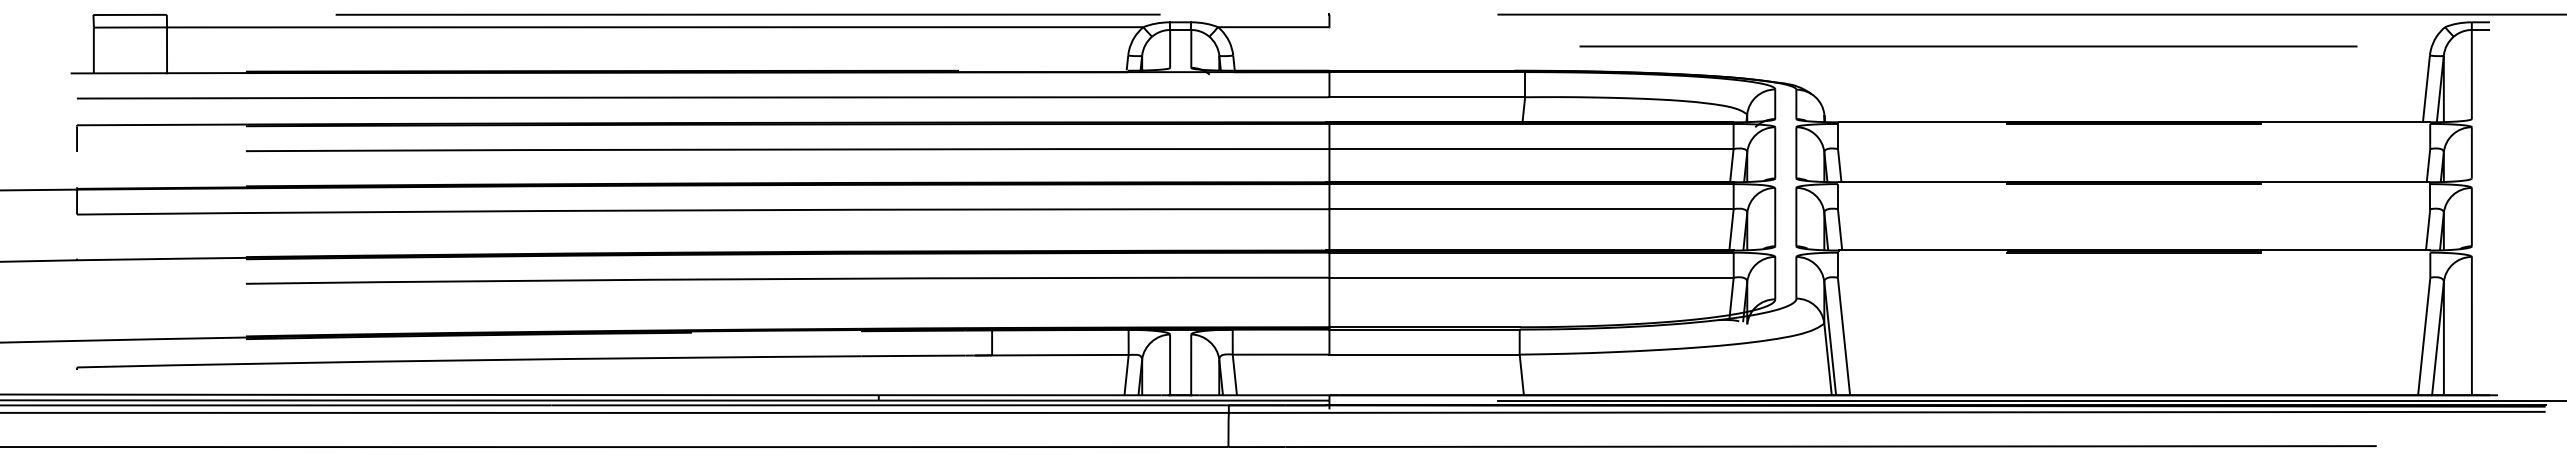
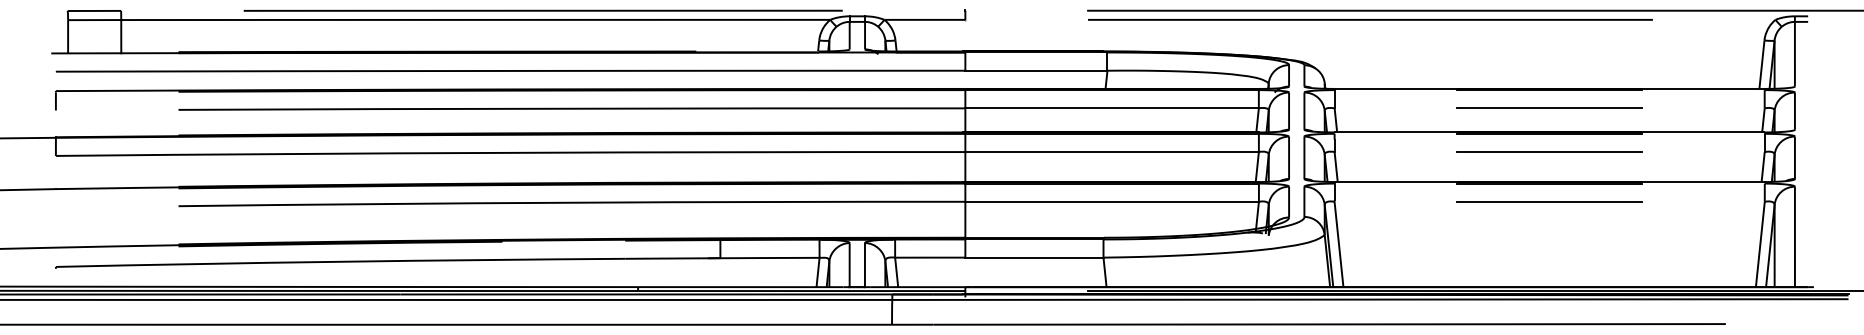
line: (1968, 45) -> (1370, 19), moved
line: (2133, 149) -> (1549, 108), added
line: (2133, 209) -> (1549, 152), added
line: (2133, 277) -> (1549, 201), added

